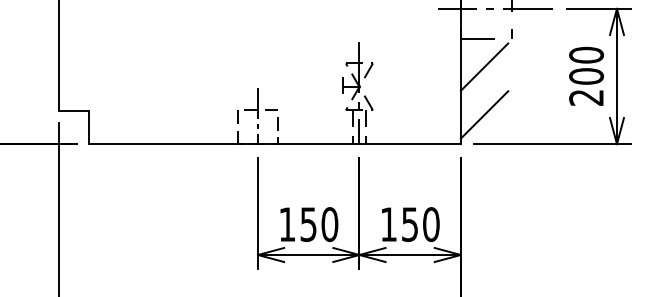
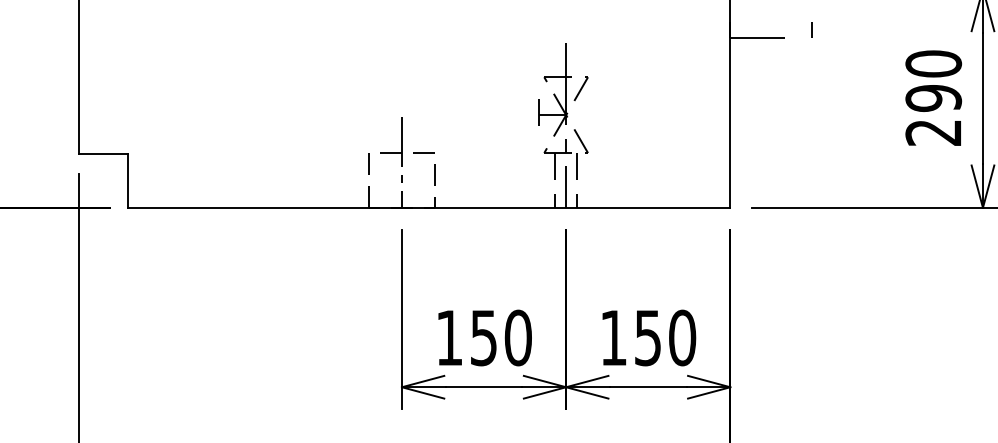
line: (484, 66) -> (768, 82), removed
text: (586, 76) -> (933, 98), 200 -> 290
line: (484, 114) -> (768, 159), removed

